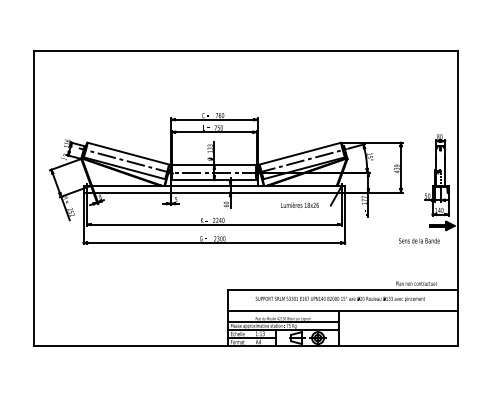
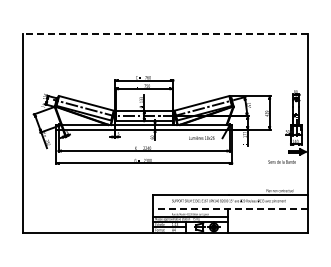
line: (246, 51) -> (165, 34), solid -> dashed
line: (342, 311) -> (230, 209), solid -> dashed

